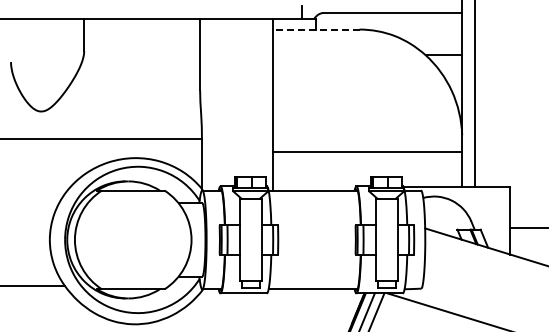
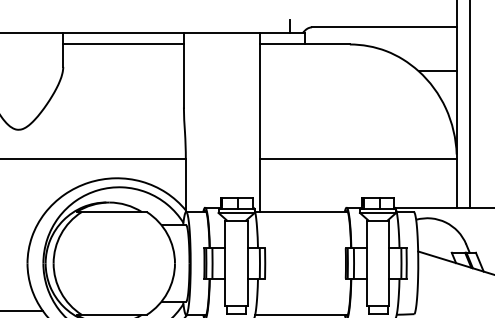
line: (142, 29) -> (123, 44), added
line: (315, 29) -> (304, 44), dashed -> solid
line: (367, 152) -> (358, 158), moved

